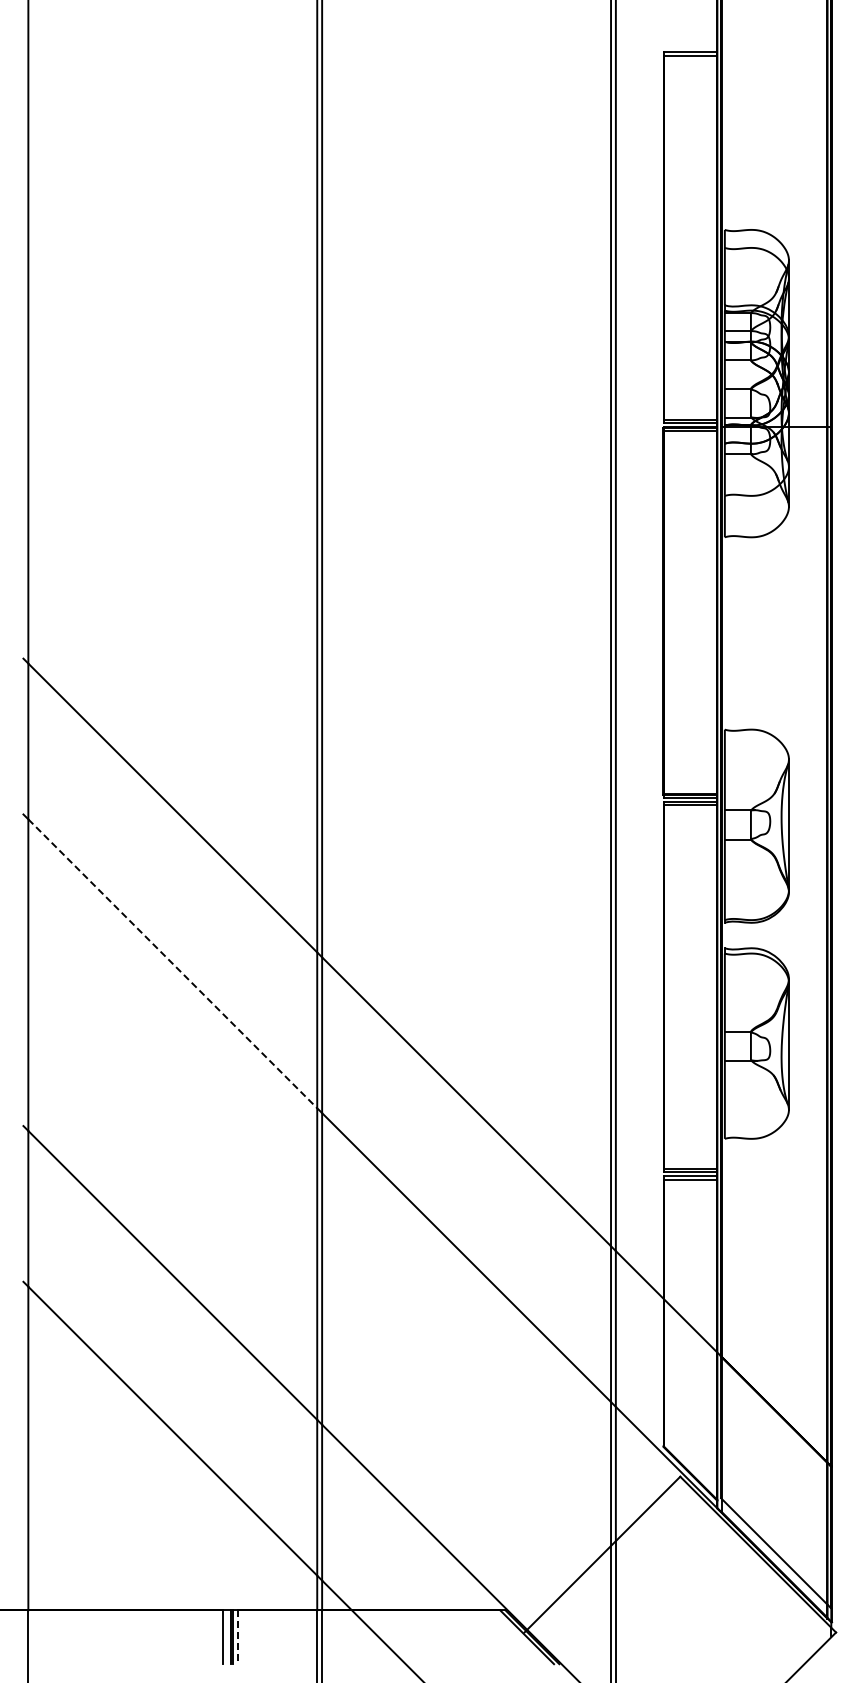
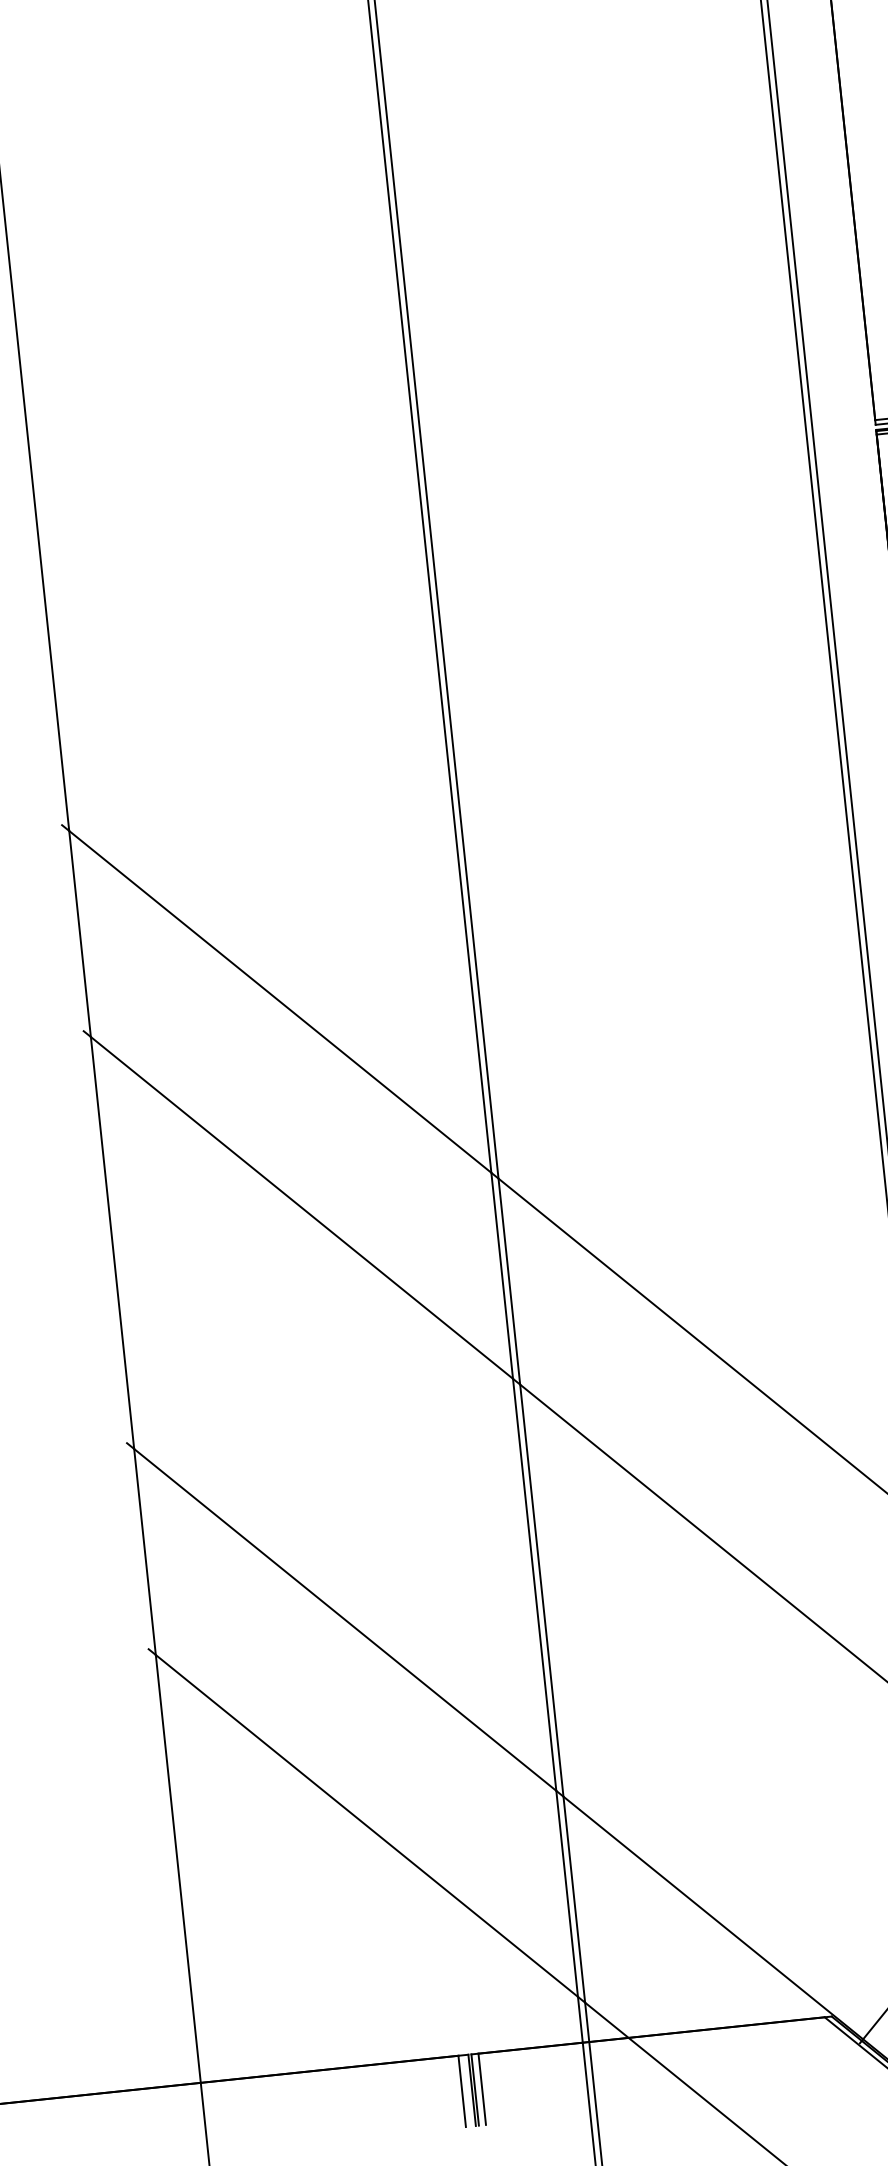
line: (173, 964) -> (302, 1208), dashed -> solid
line: (238, 1637) -> (482, 2089), dashed -> solid

